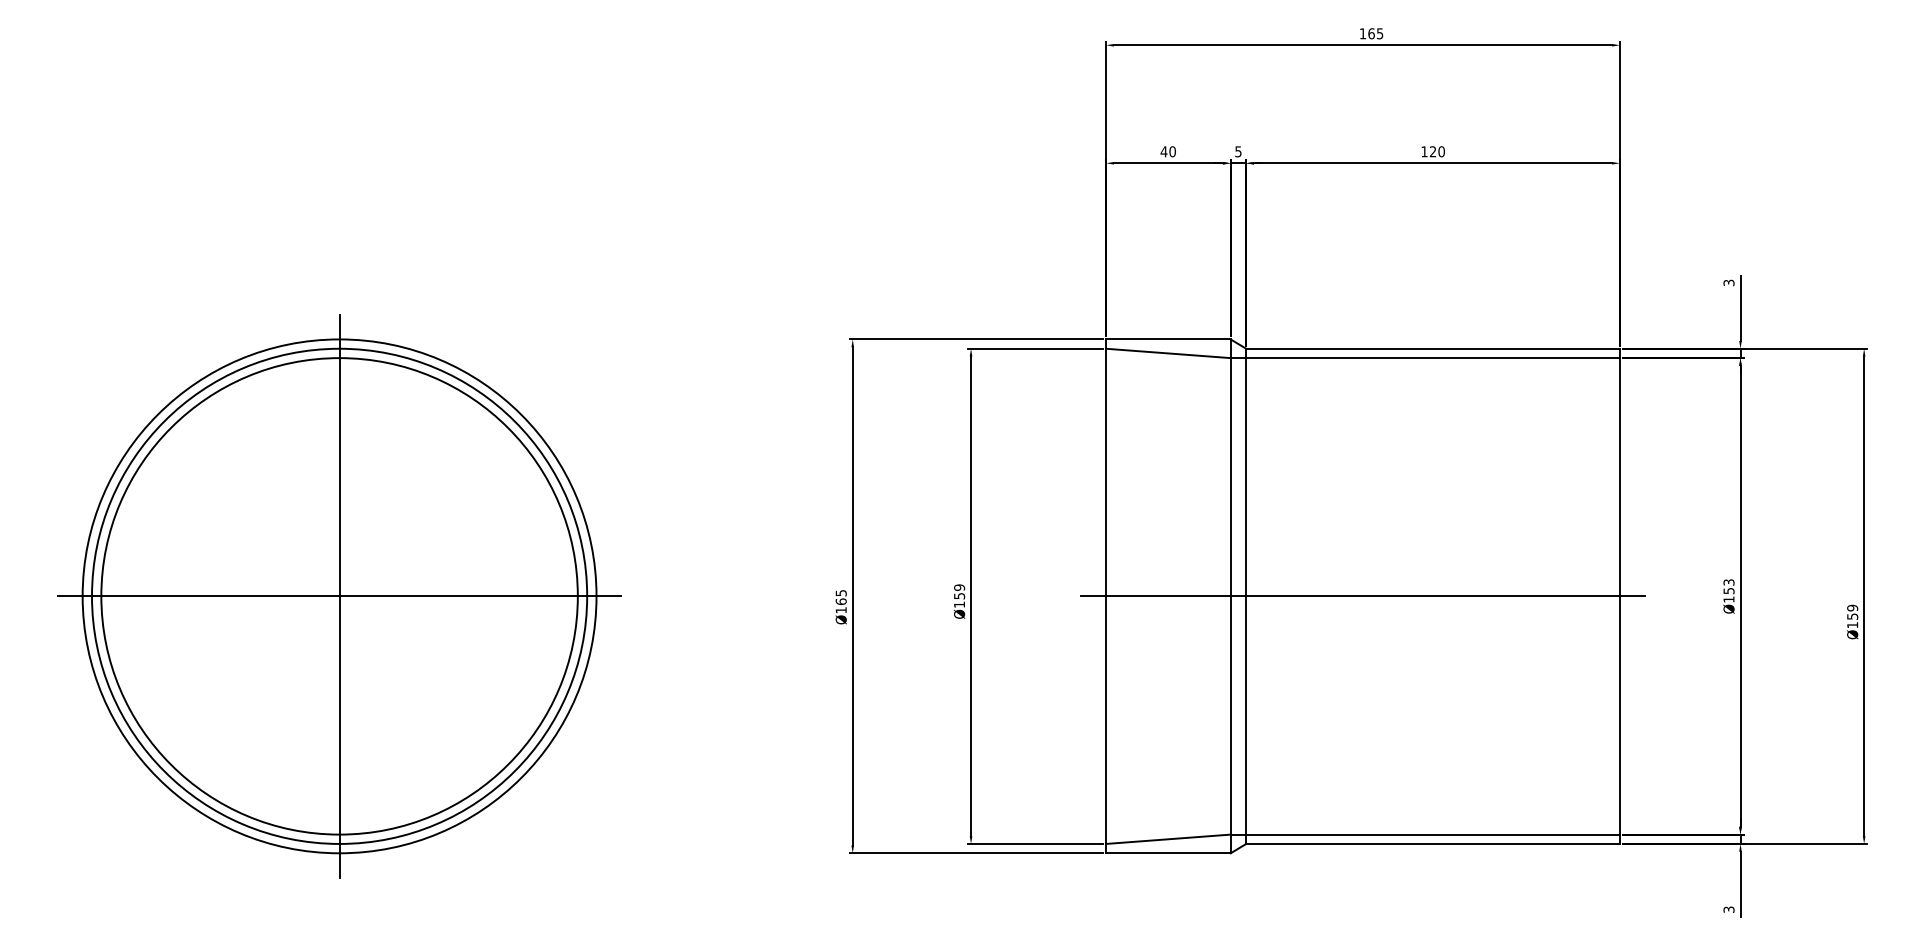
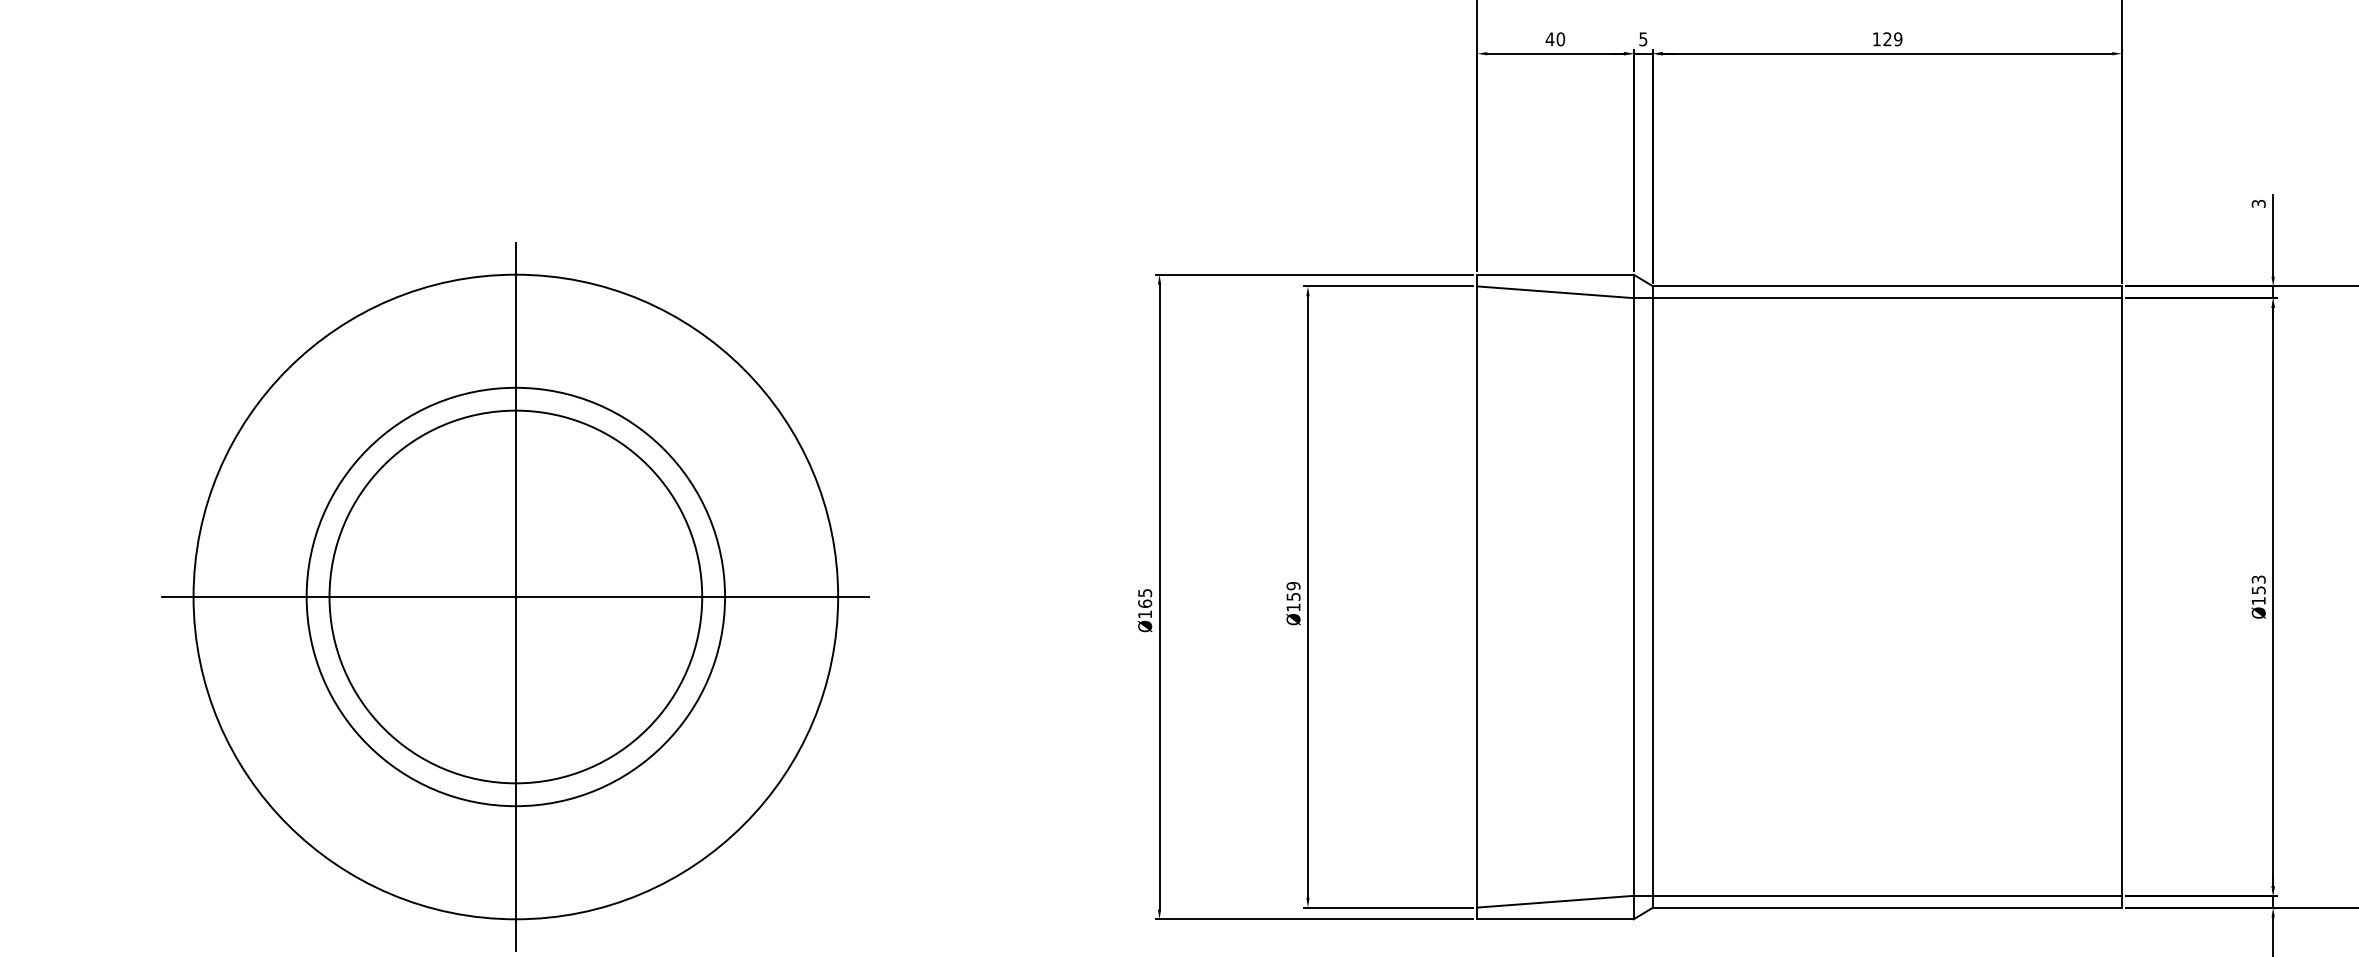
text: (1441, 151) -> (1898, 38), 120 -> 129
circle: (339, 595) -> (515, 595), size x0.6
circle: (339, 596) -> (515, 597), size x0.7
line: (1362, 596) -> (1798, 597), removed

